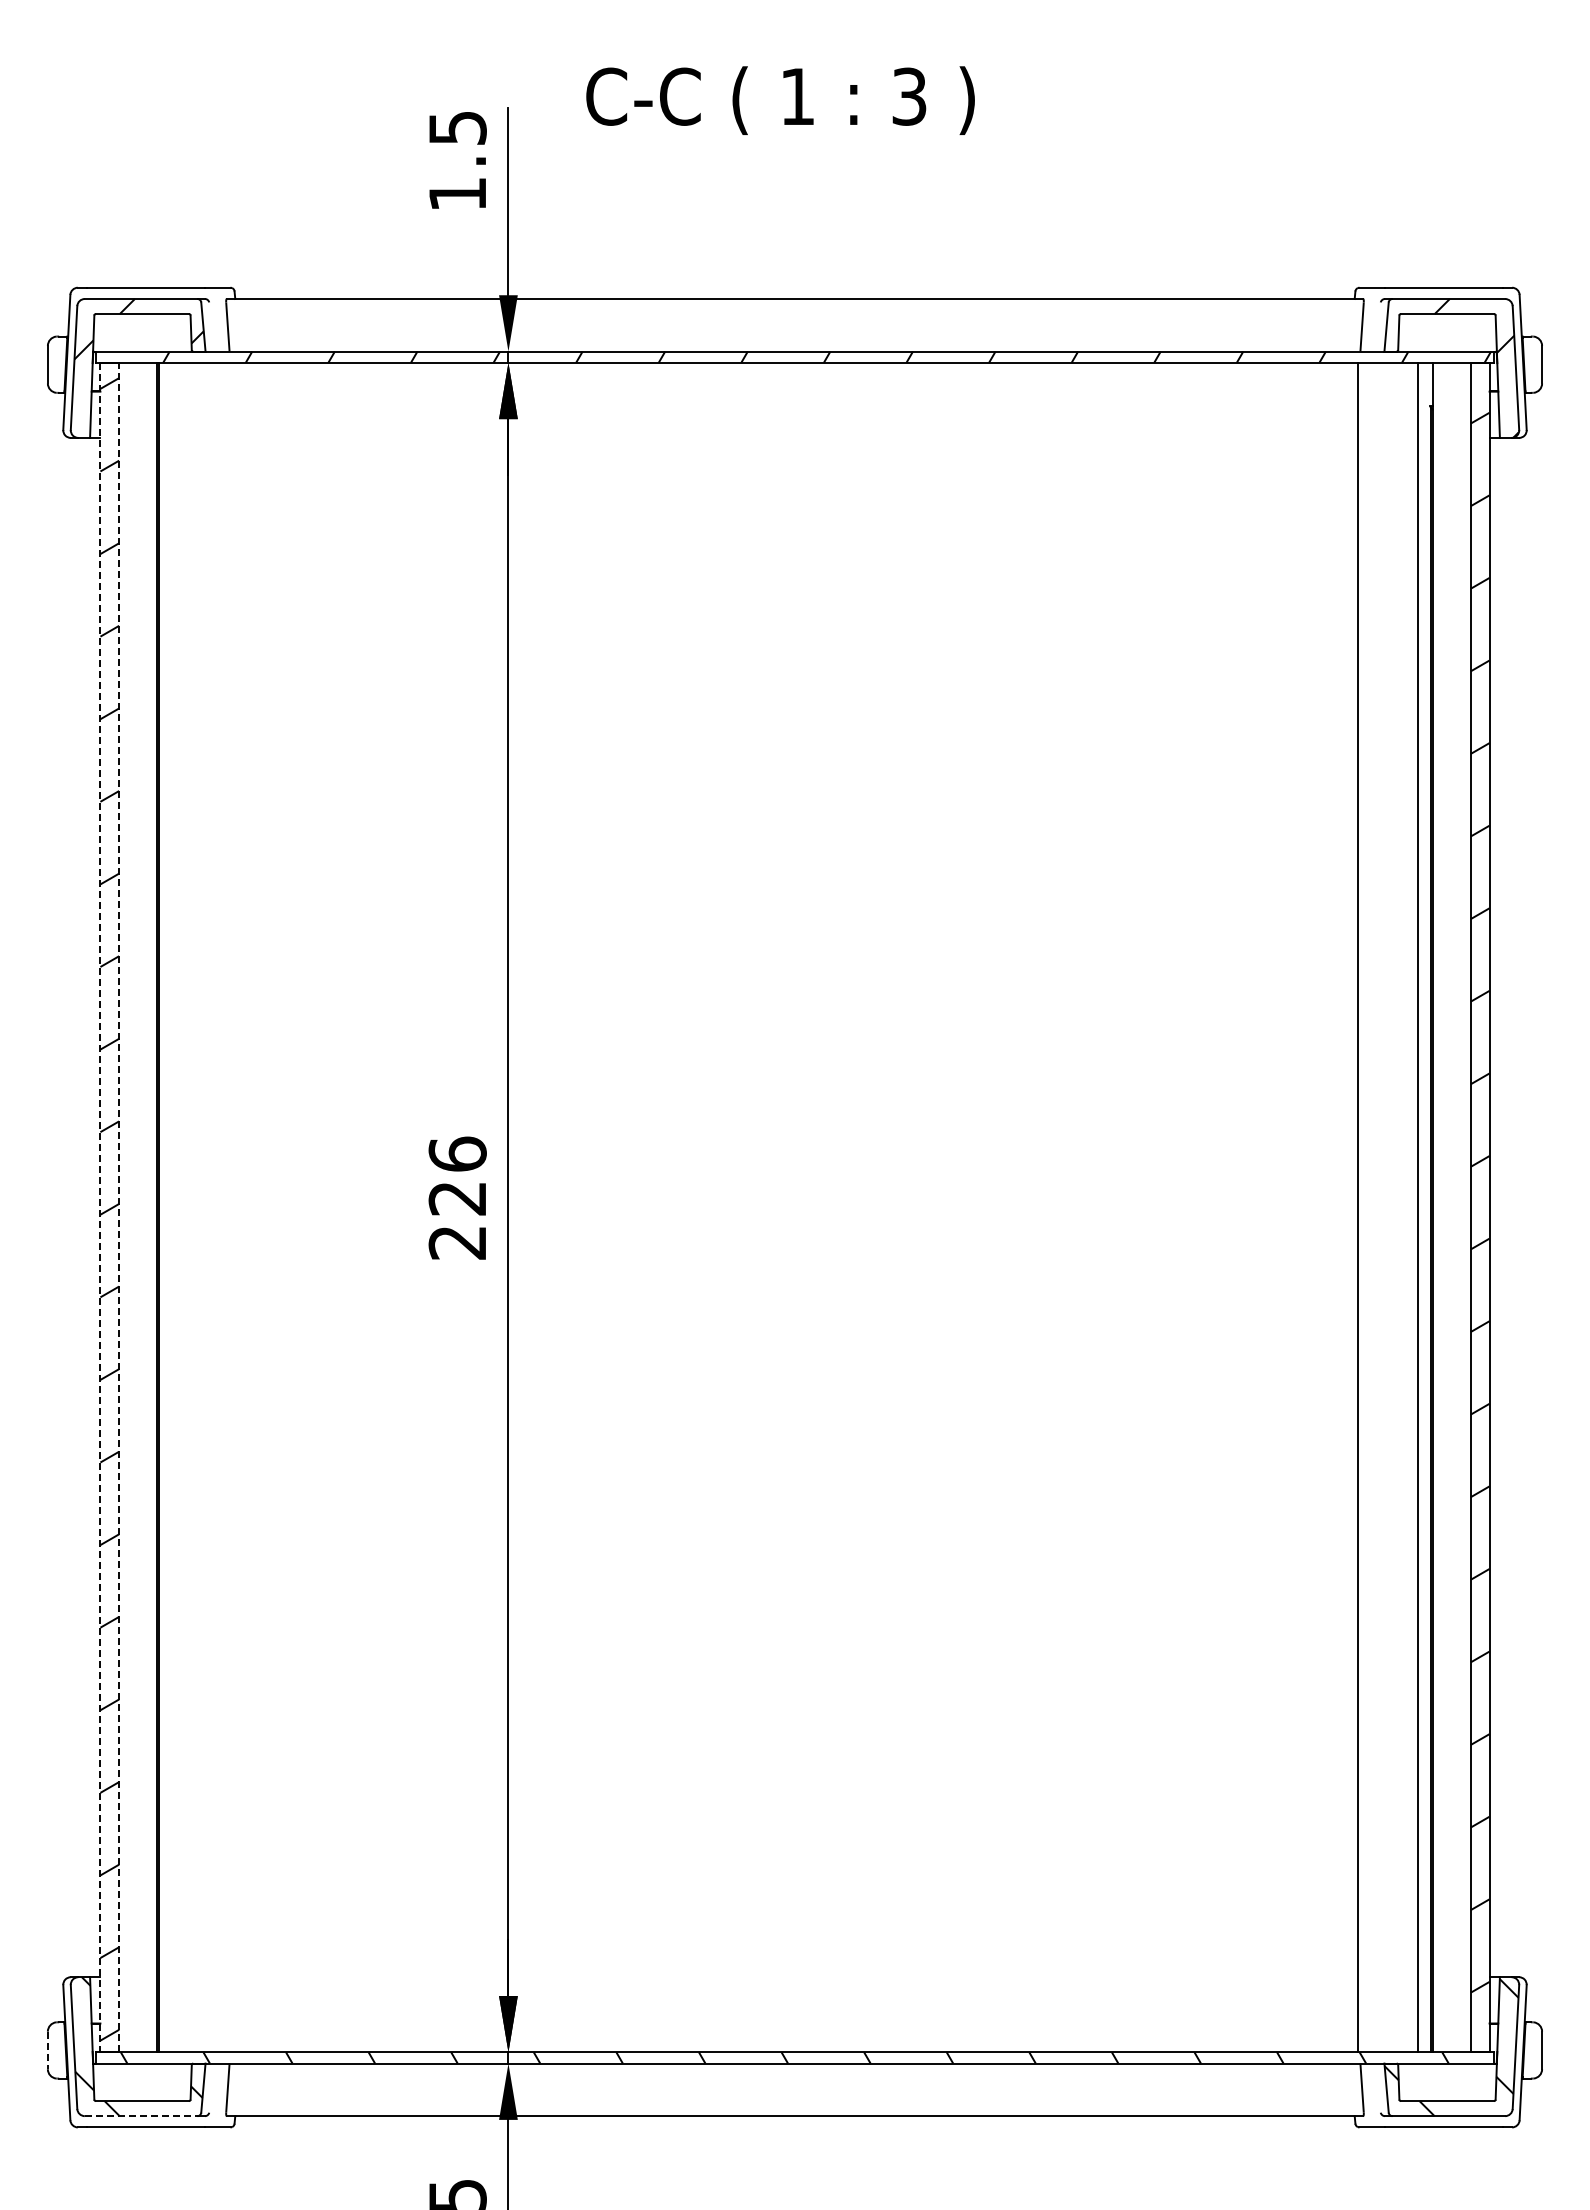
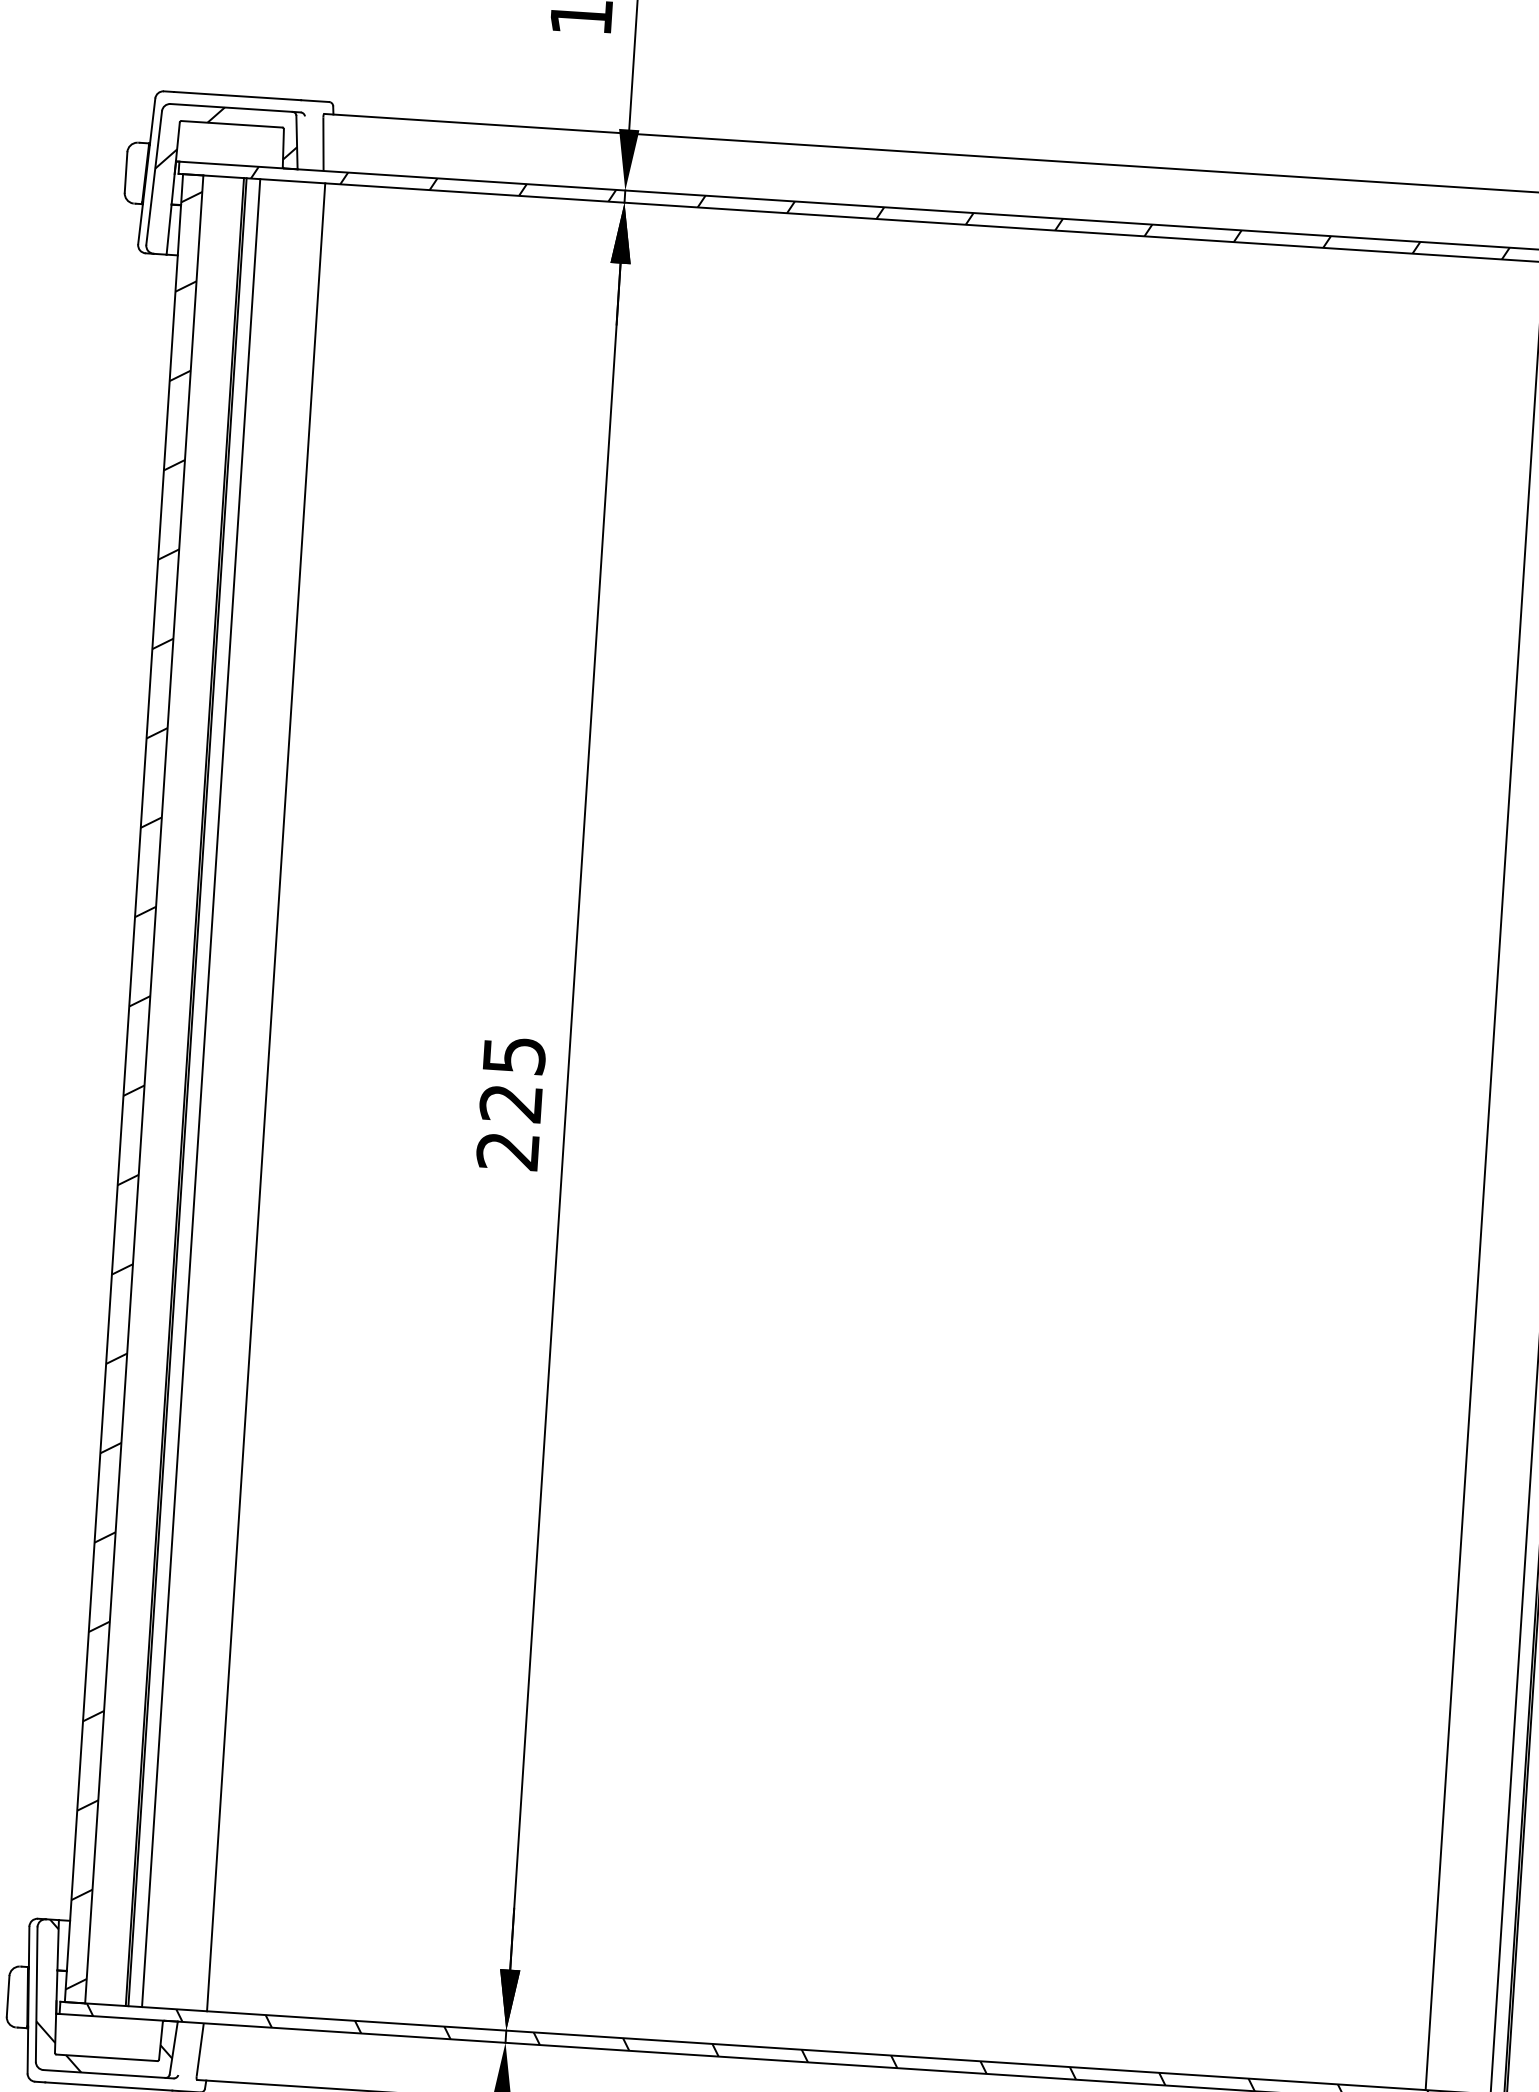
text: (457, 1153) -> (514, 1054), 226 -> 225
line: (100, 1207) -> (124, 1088), dashed -> solid
line: (119, 1207) -> (144, 1089), dashed -> solid
line: (171, 1207) -> (200, 1093), added
line: (231, 1207) -> (265, 1097), added
line: (47, 2050) -> (7, 1996), dashed -> solid
line: (141, 2116) -> (104, 2074), dashed -> solid

